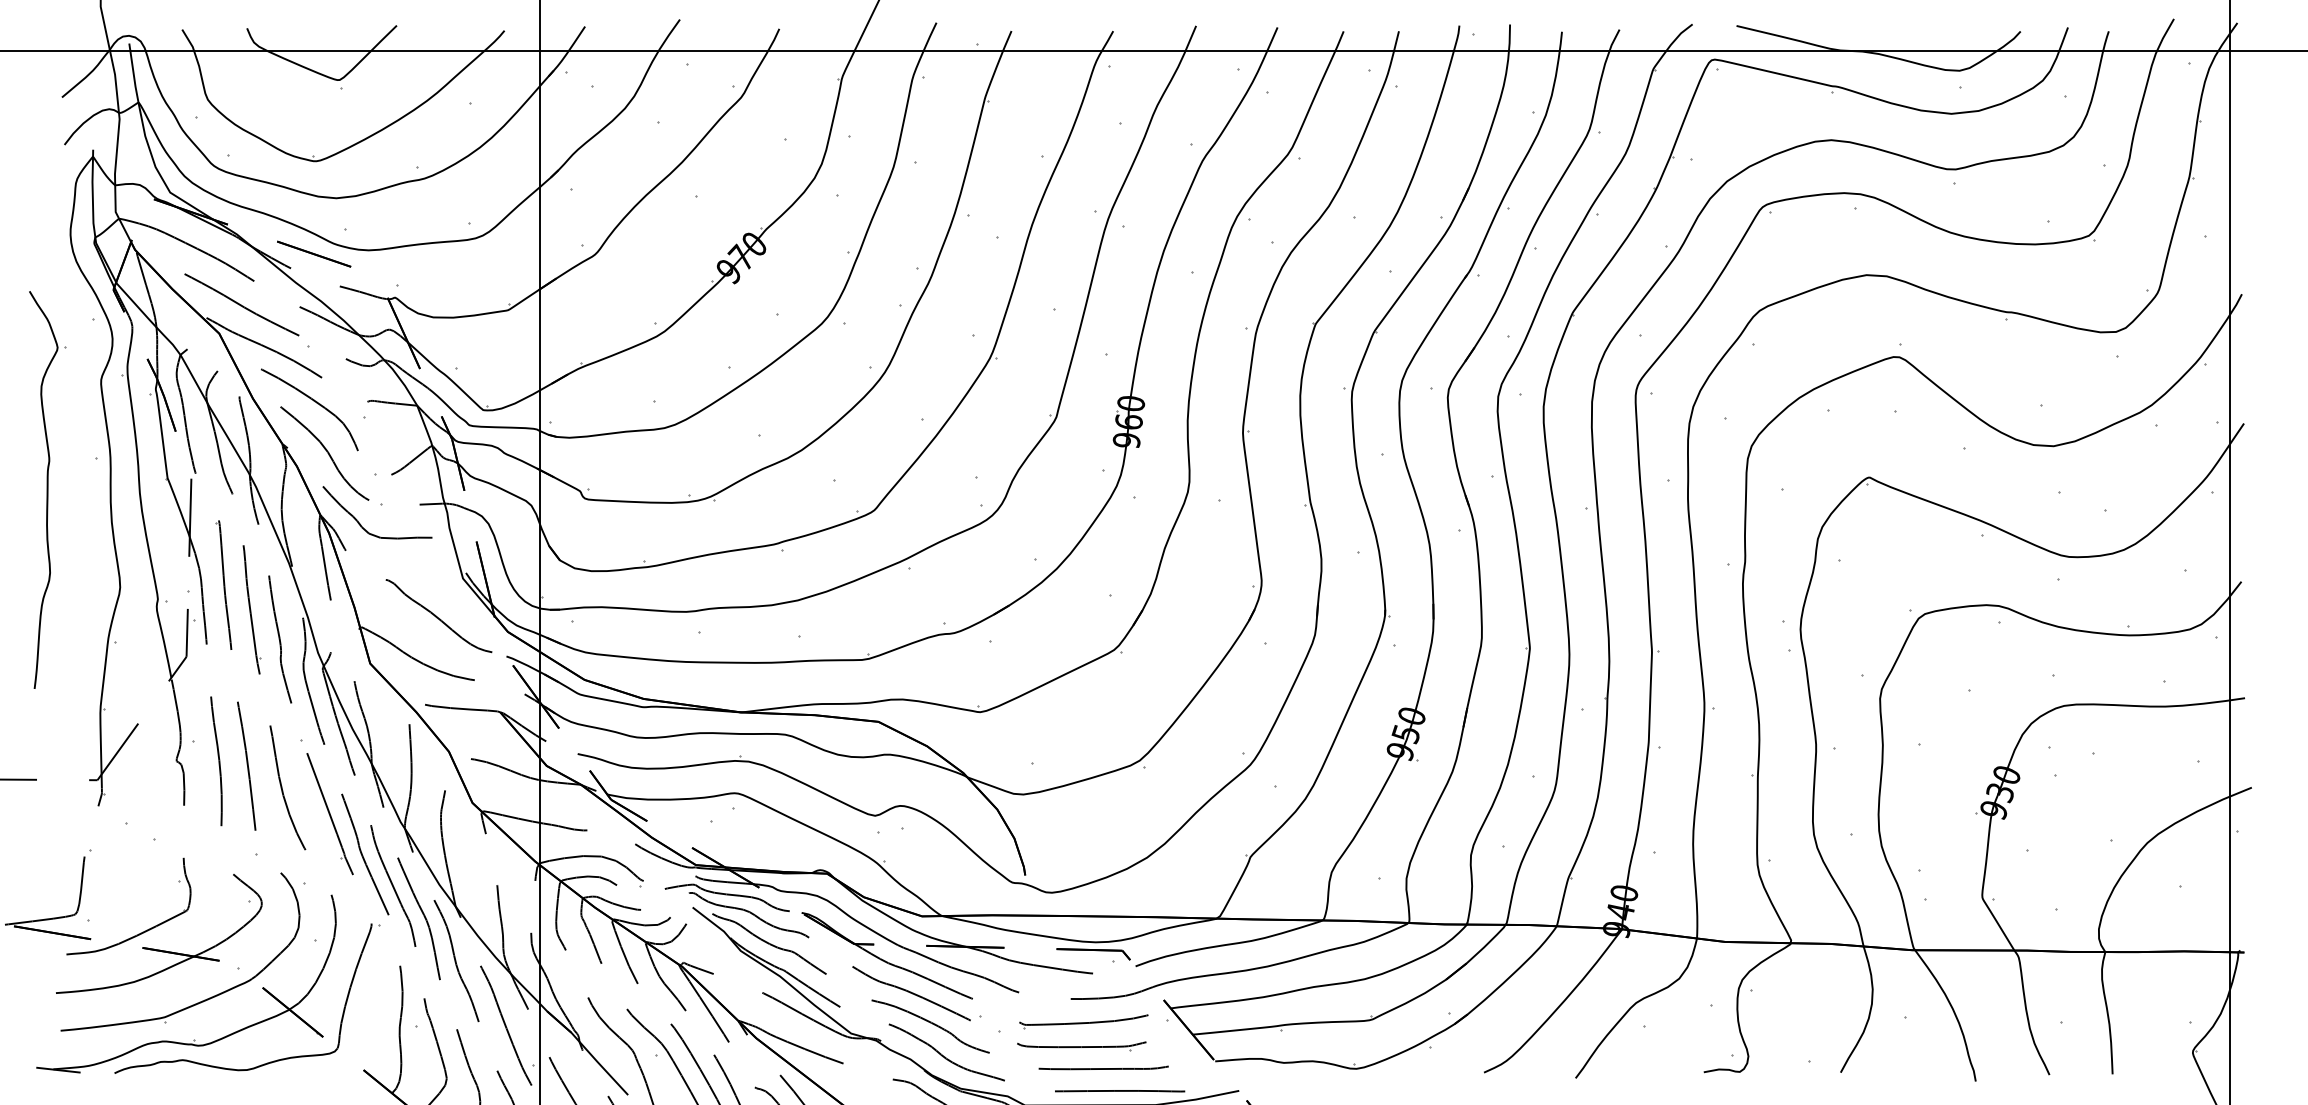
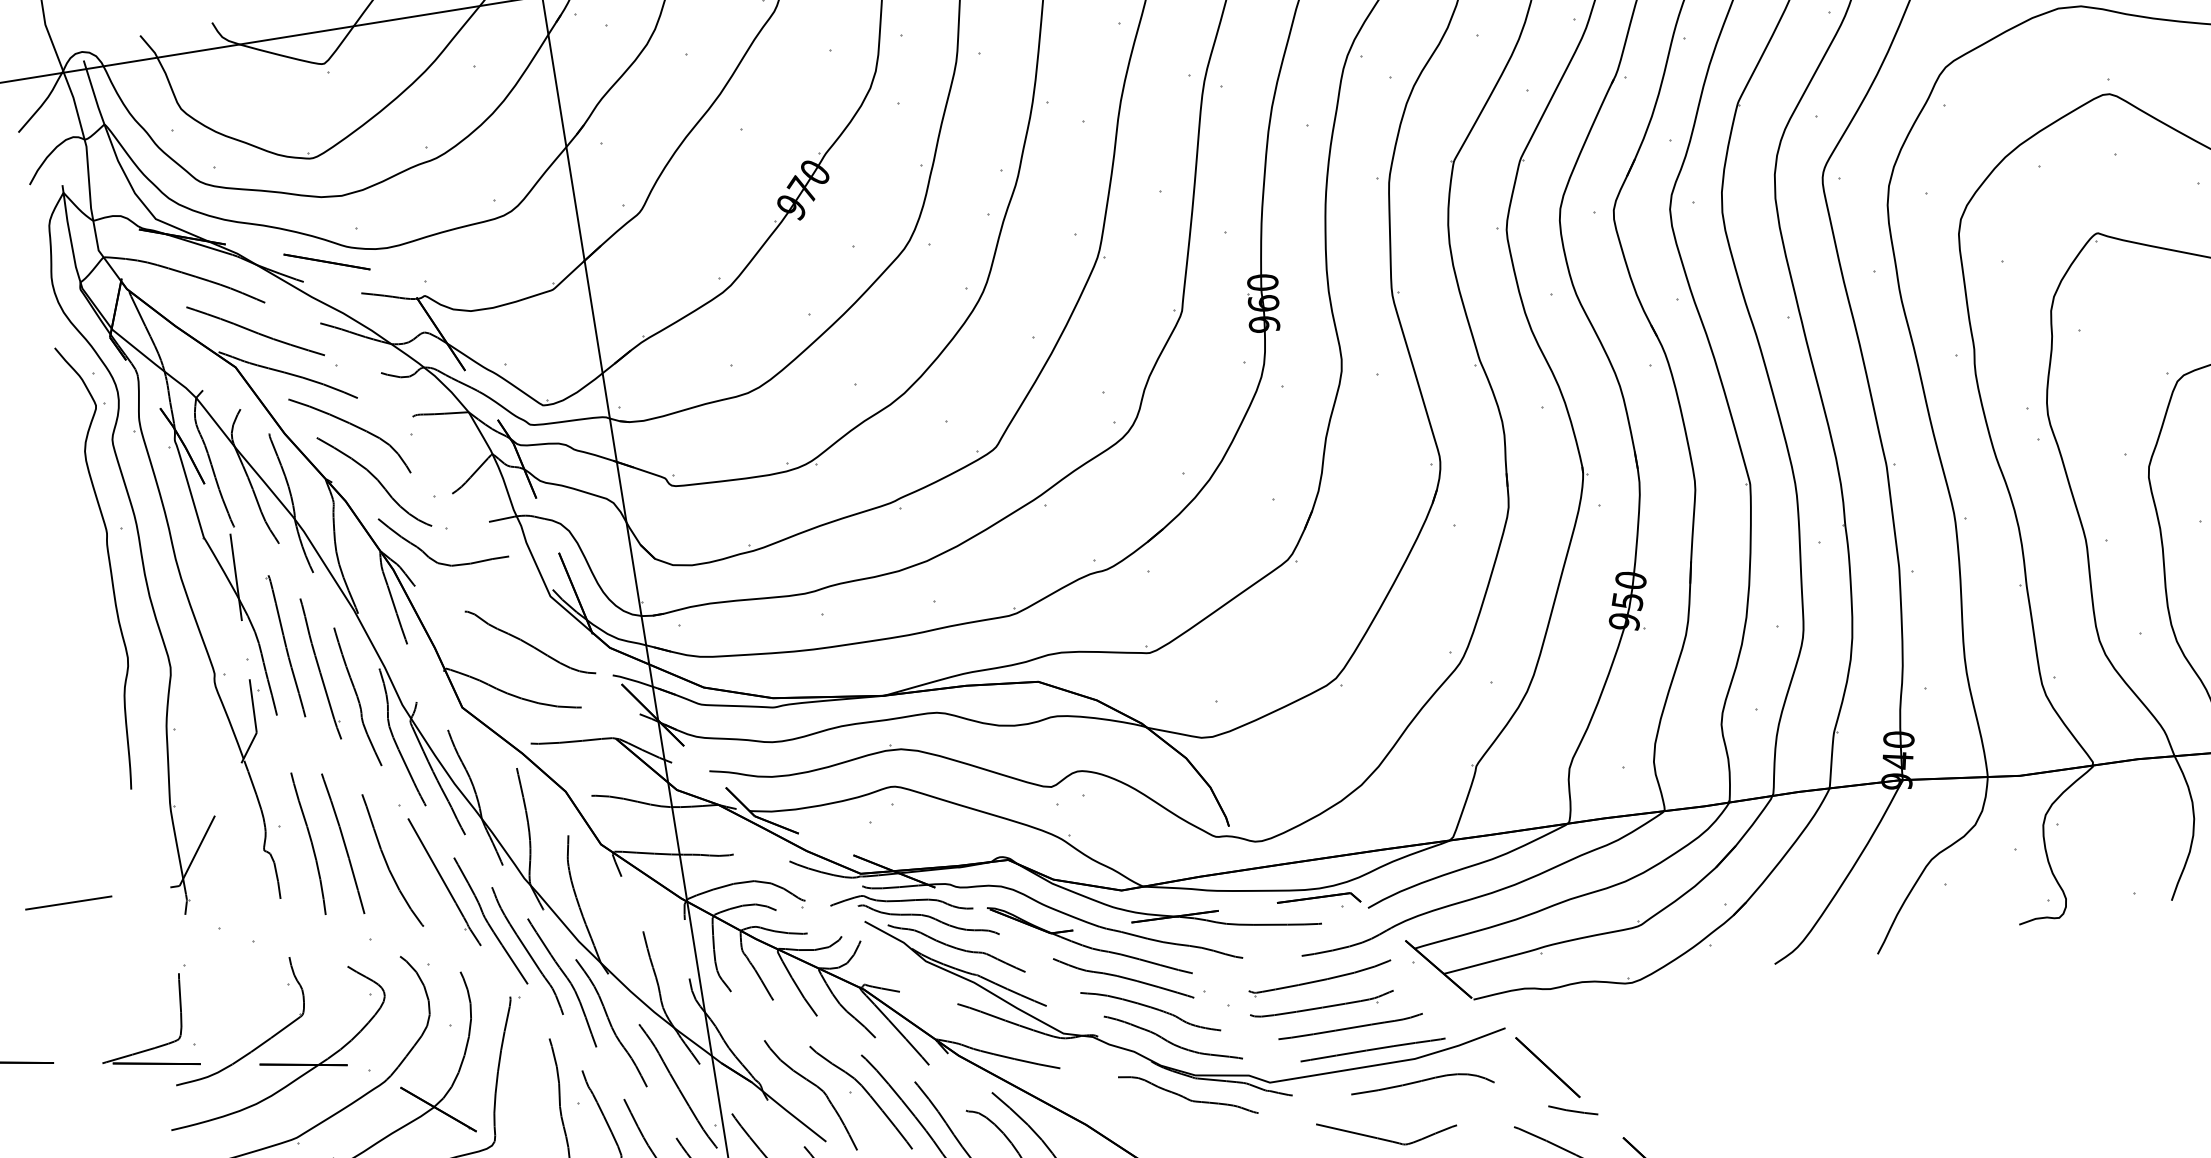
part: (47, 489) -> (110, 565), moved

